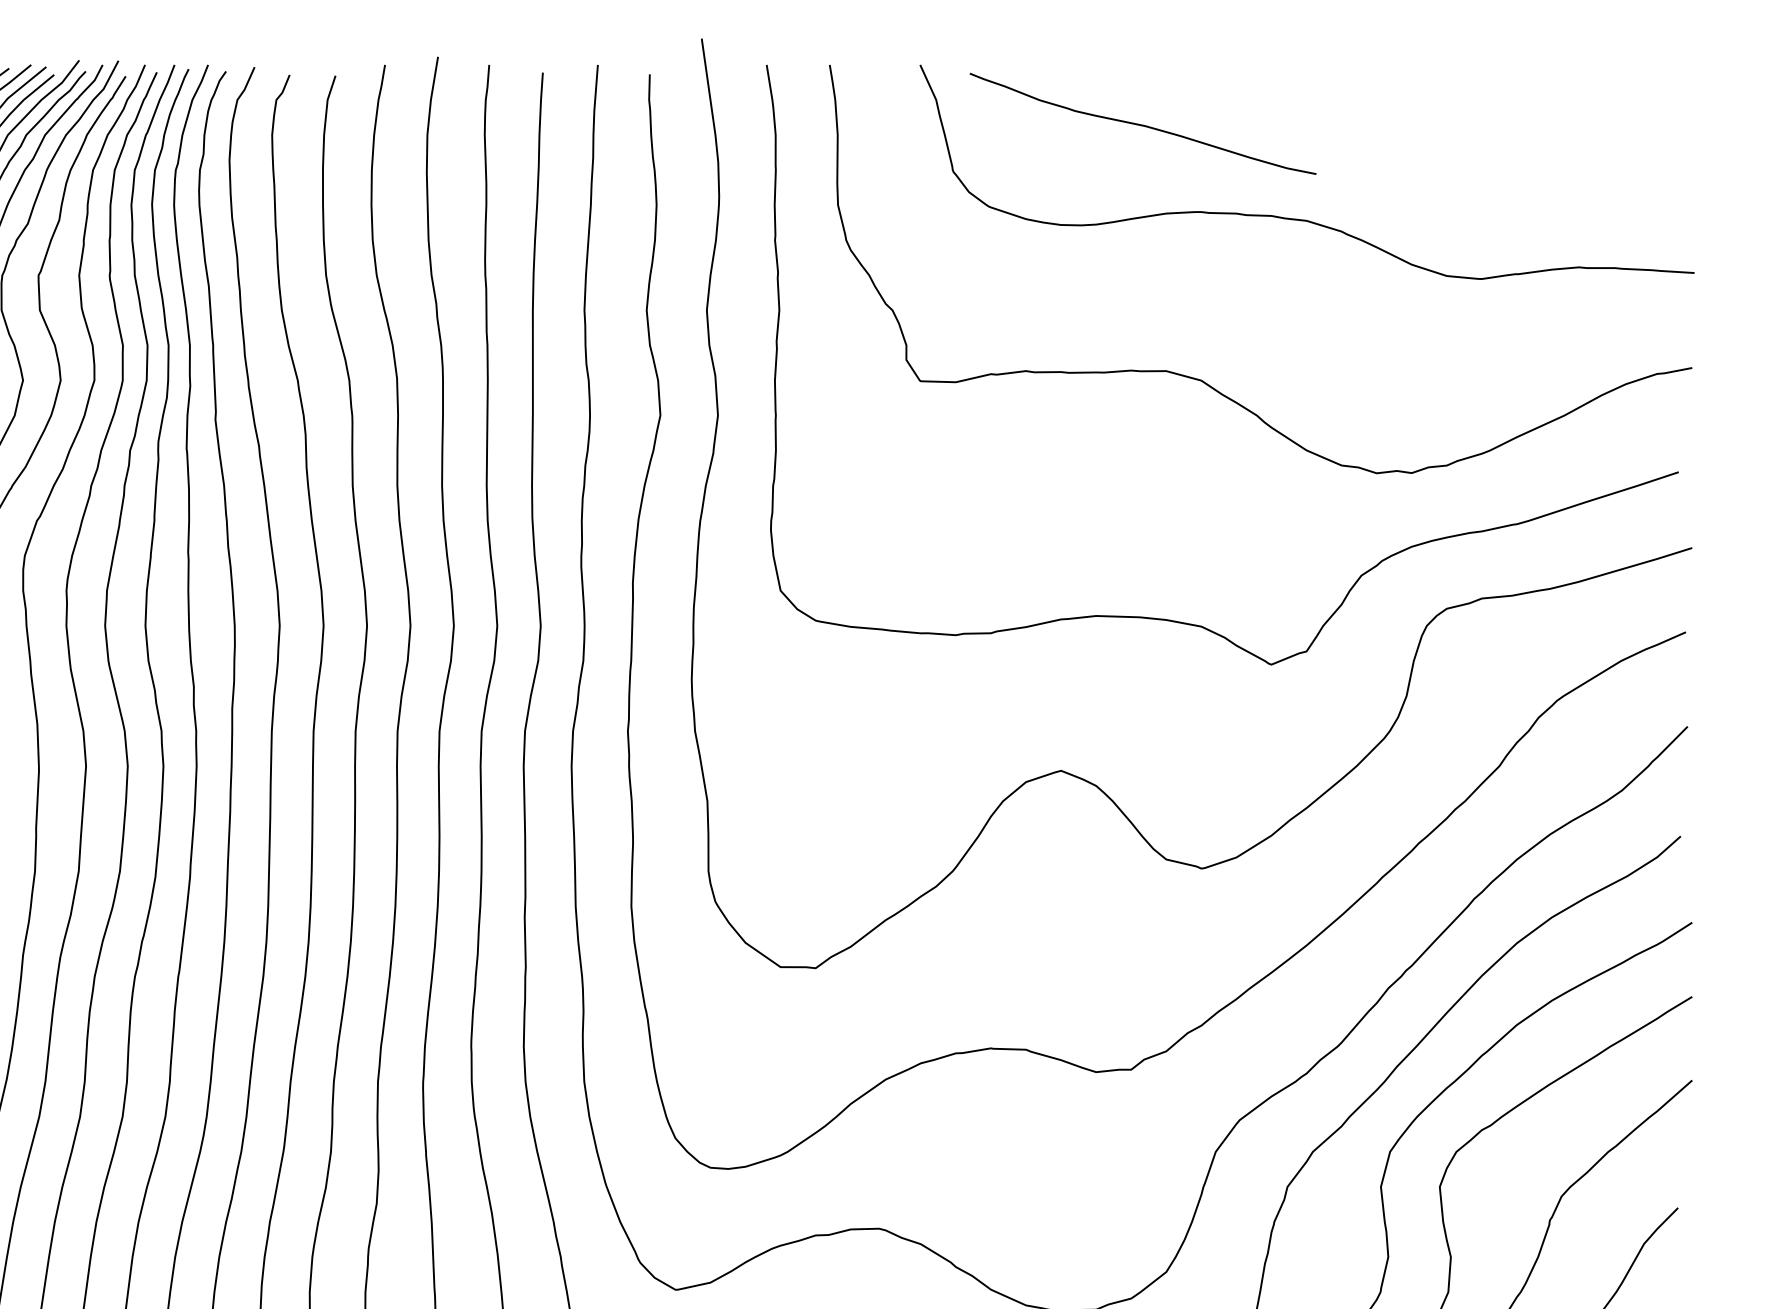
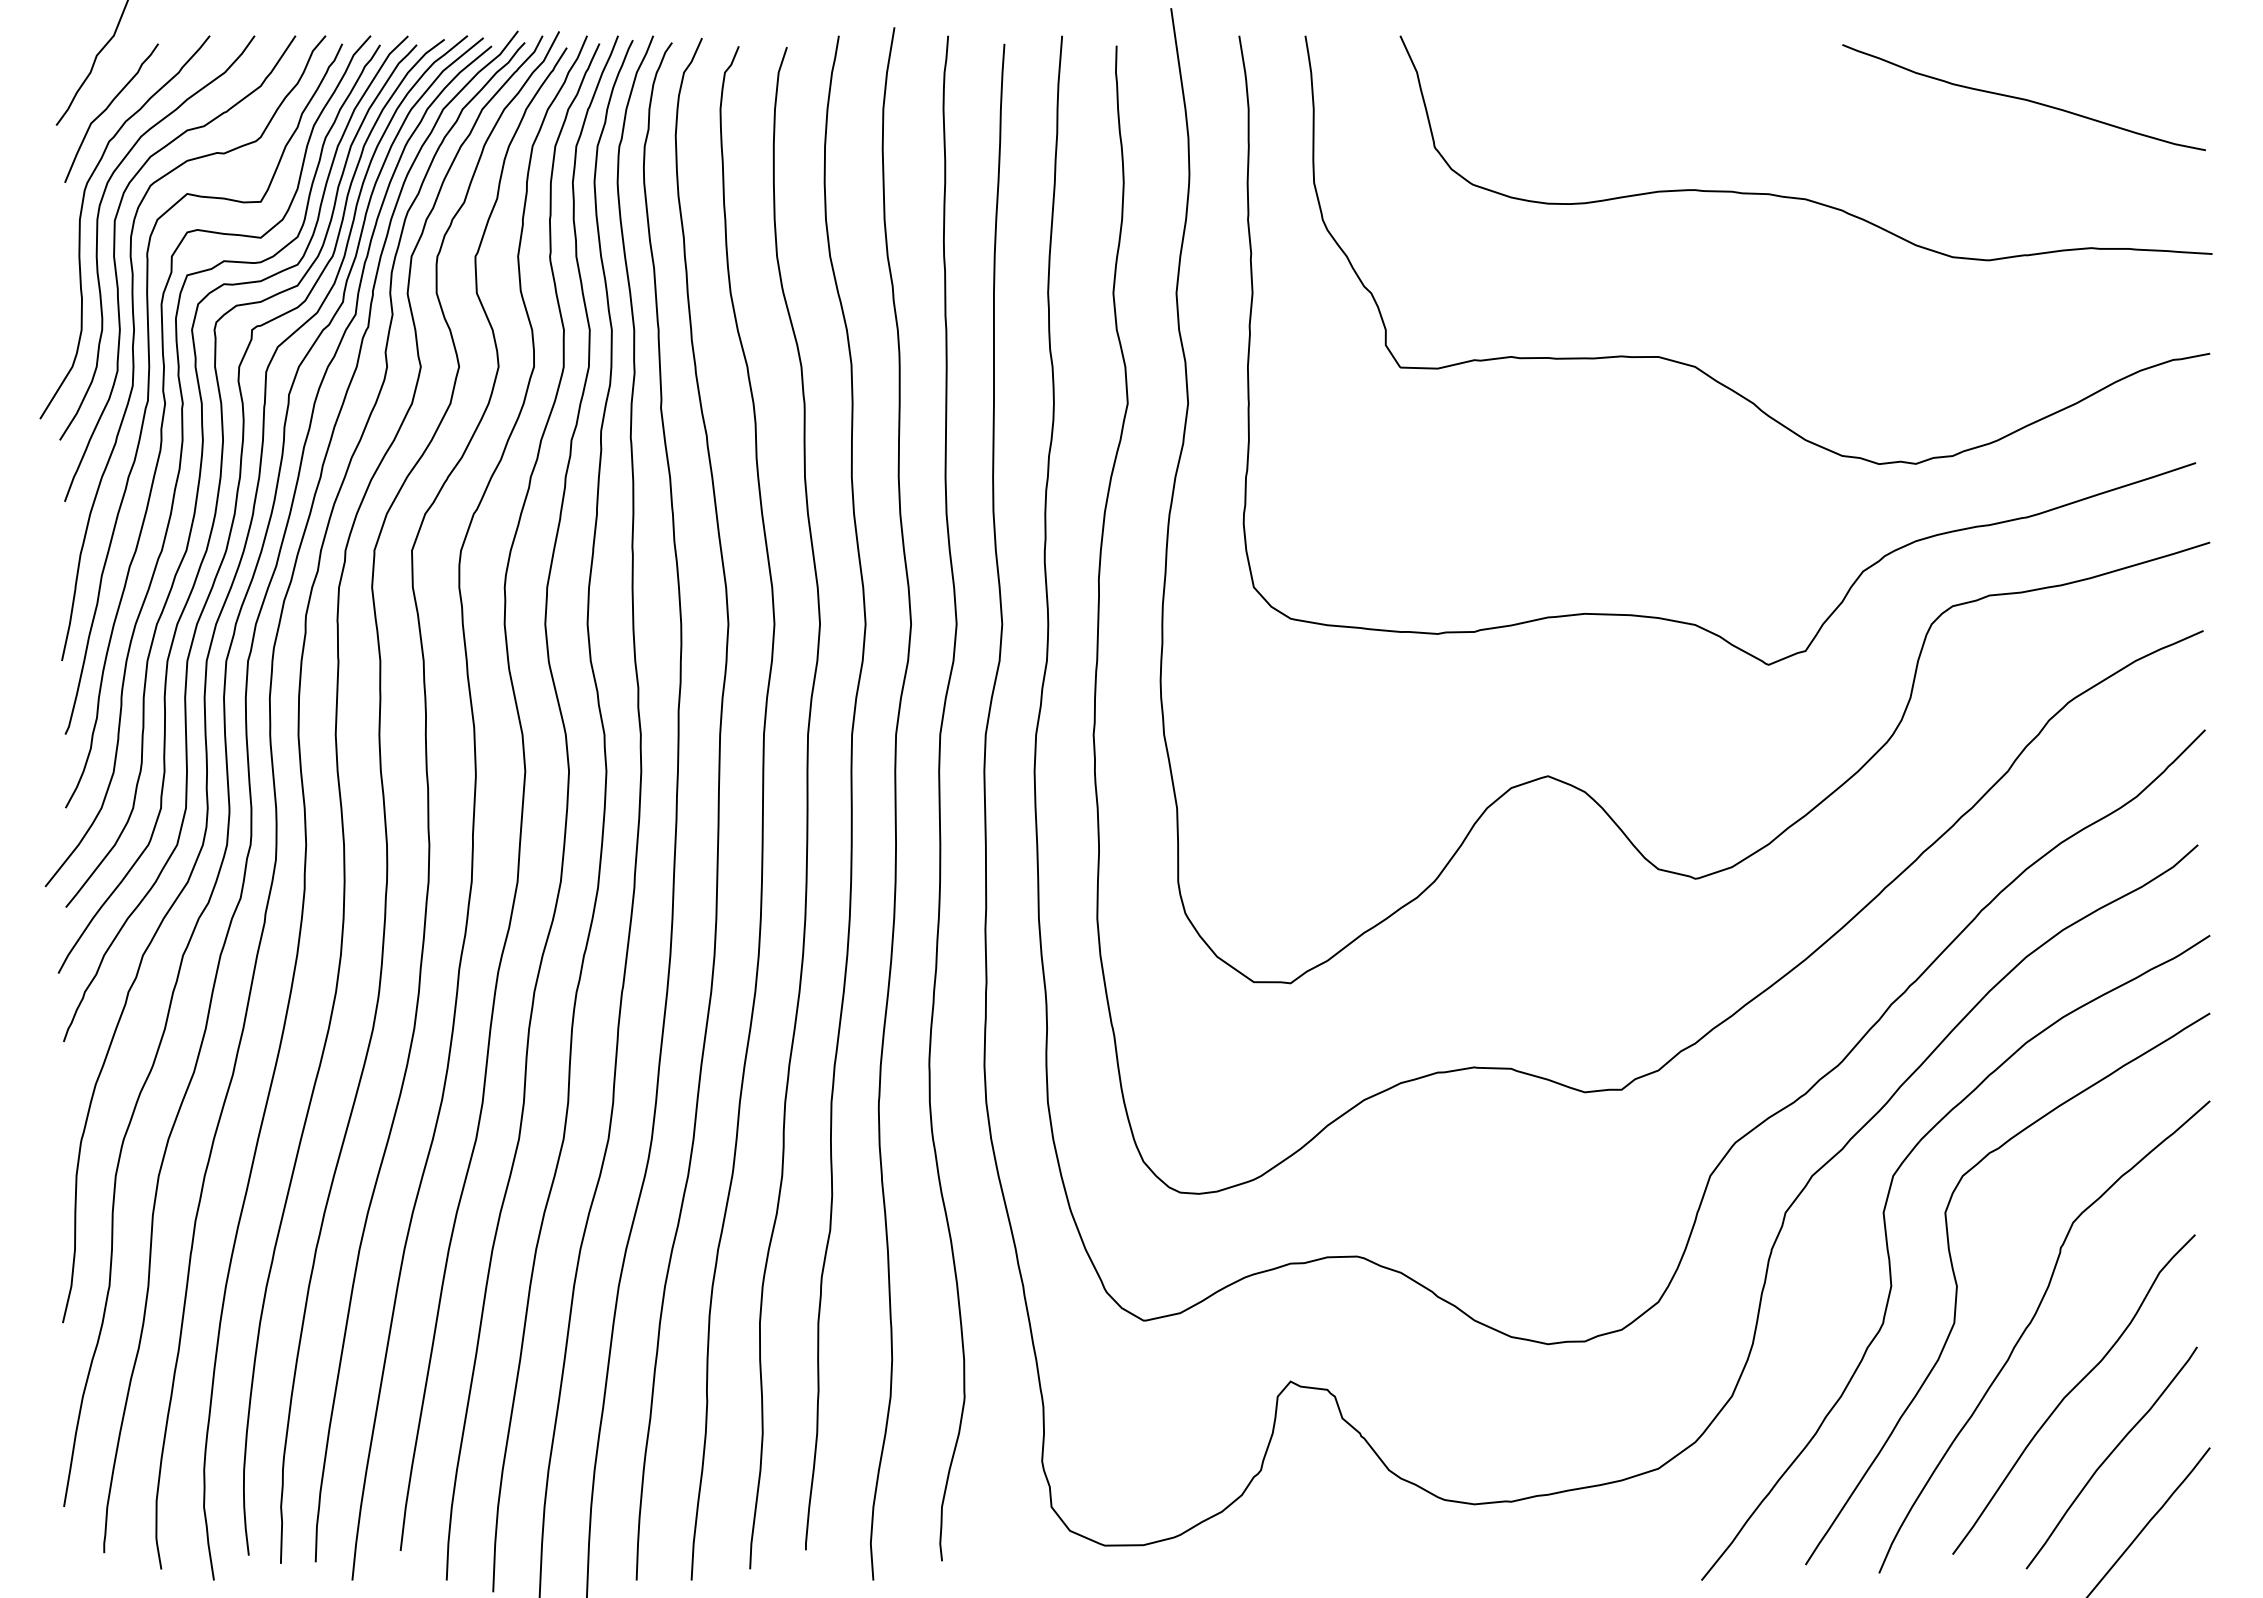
curve: (1142, 124) -> (2023, 98), moved

